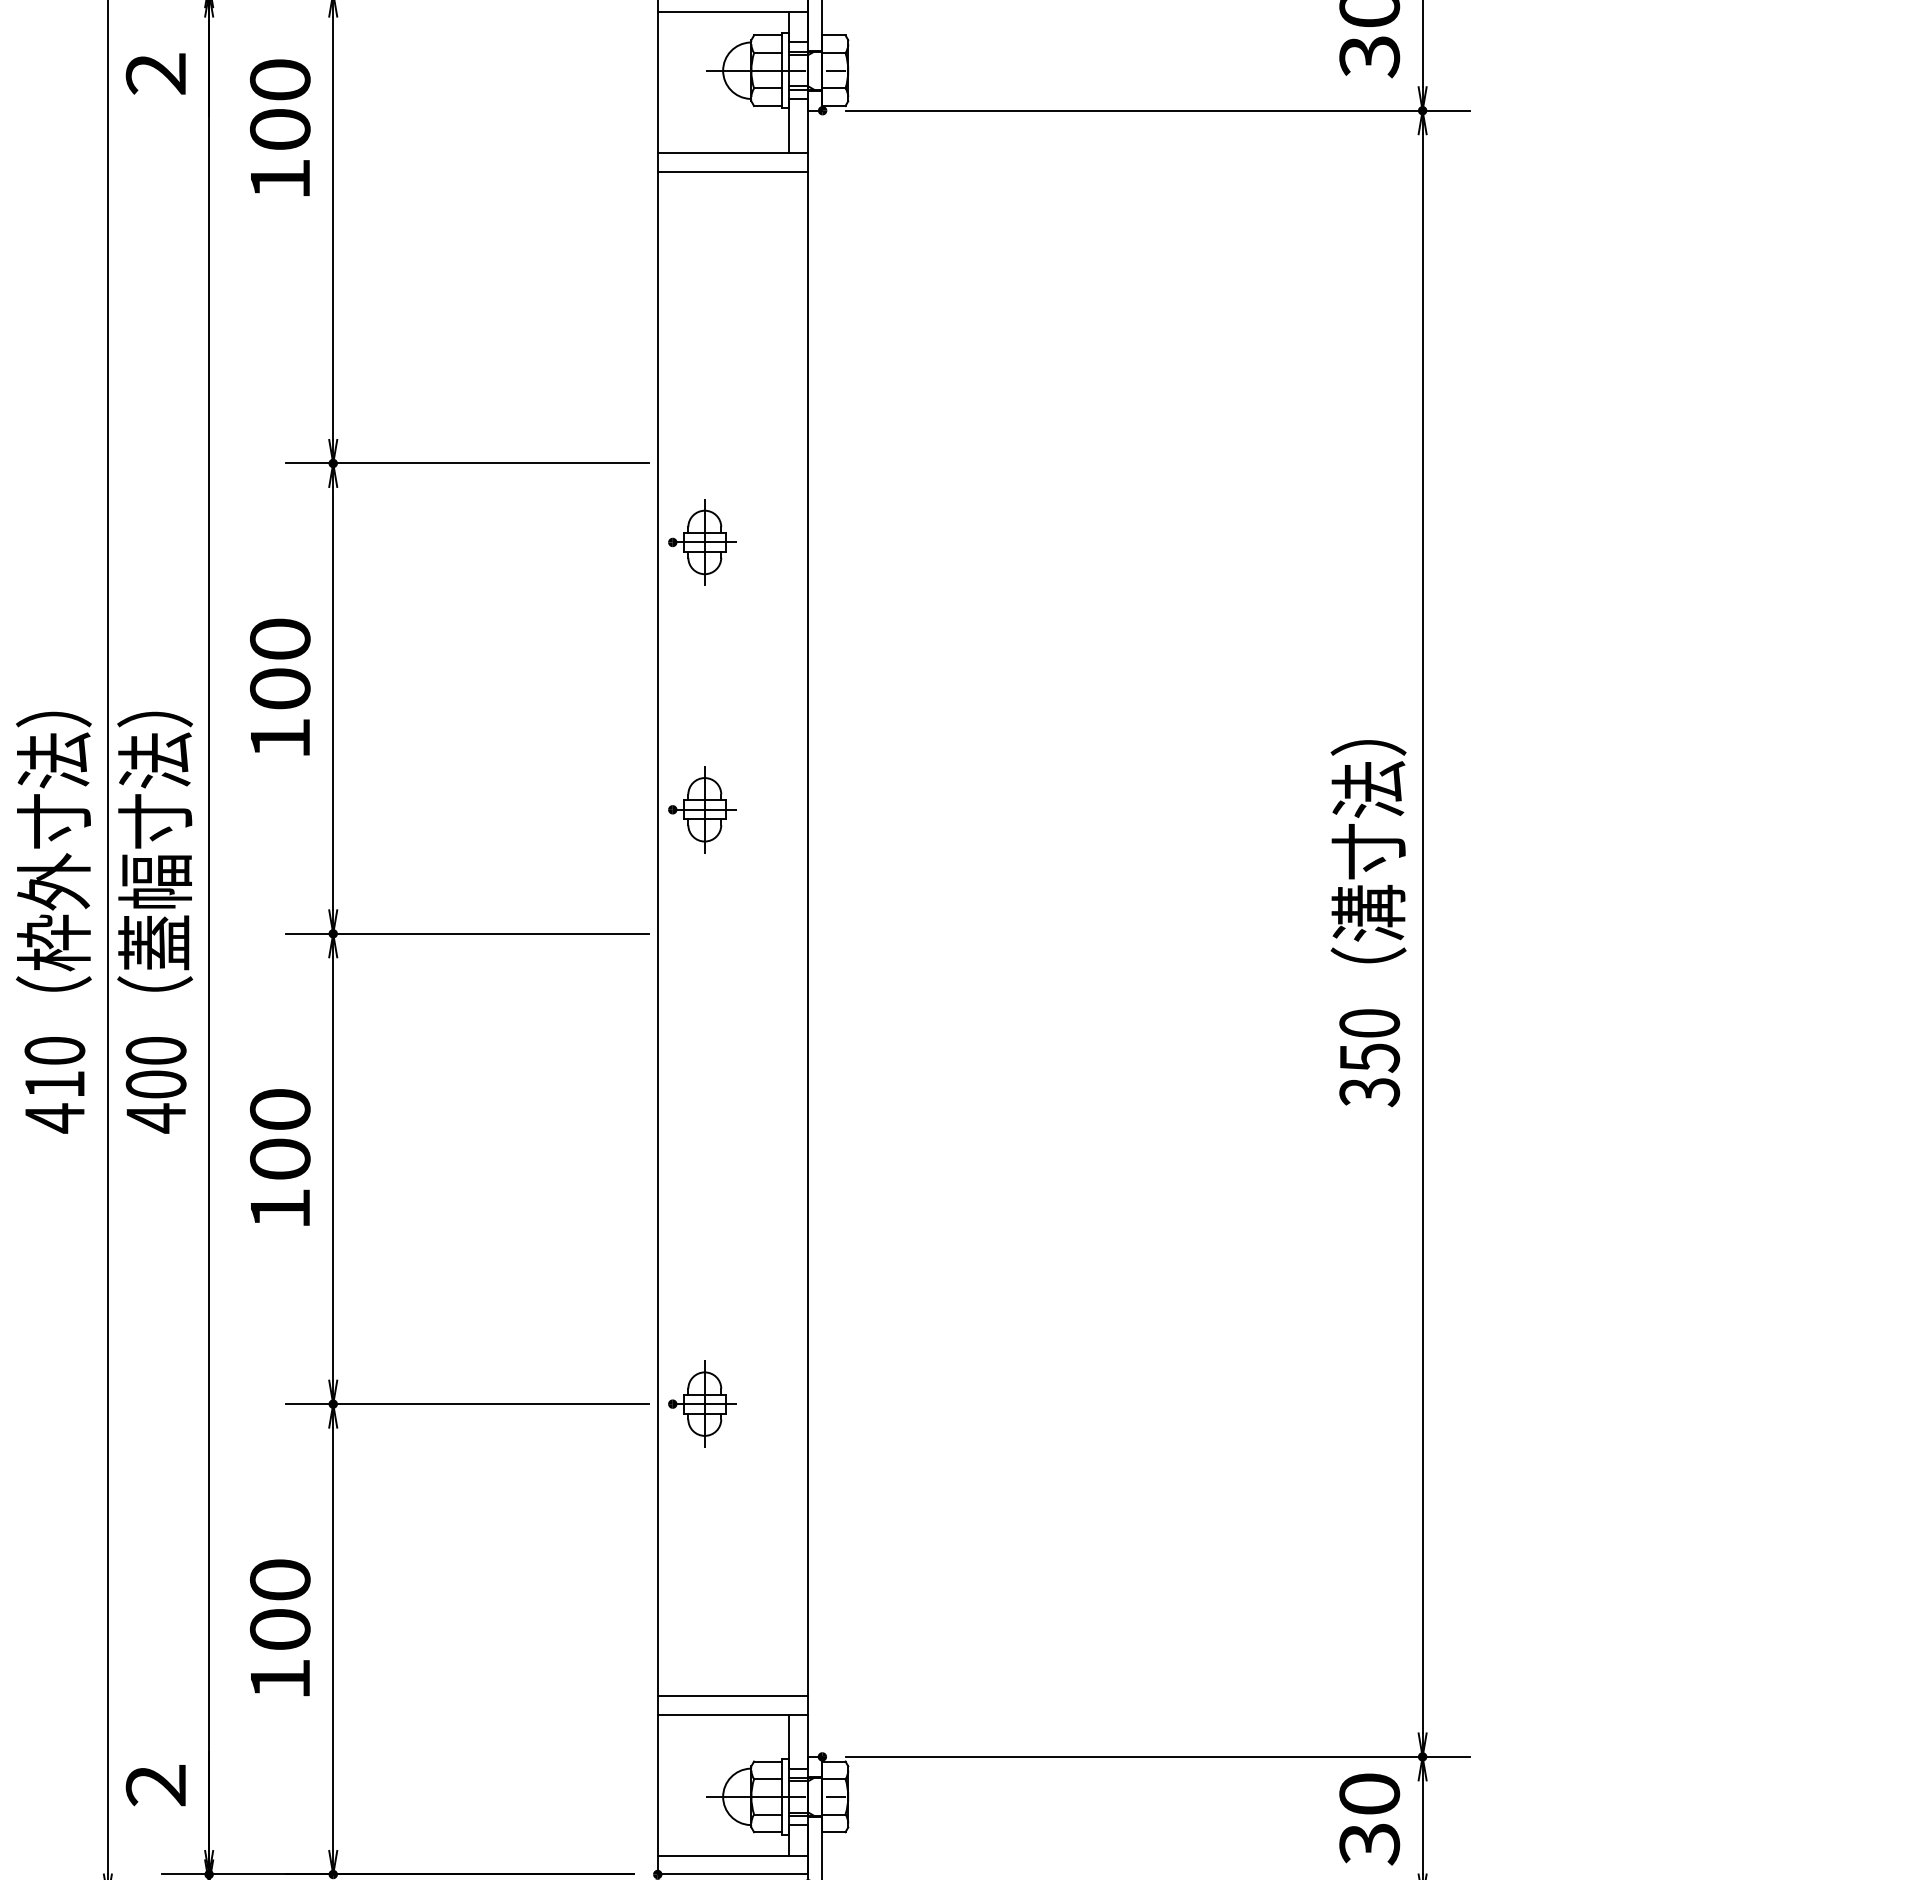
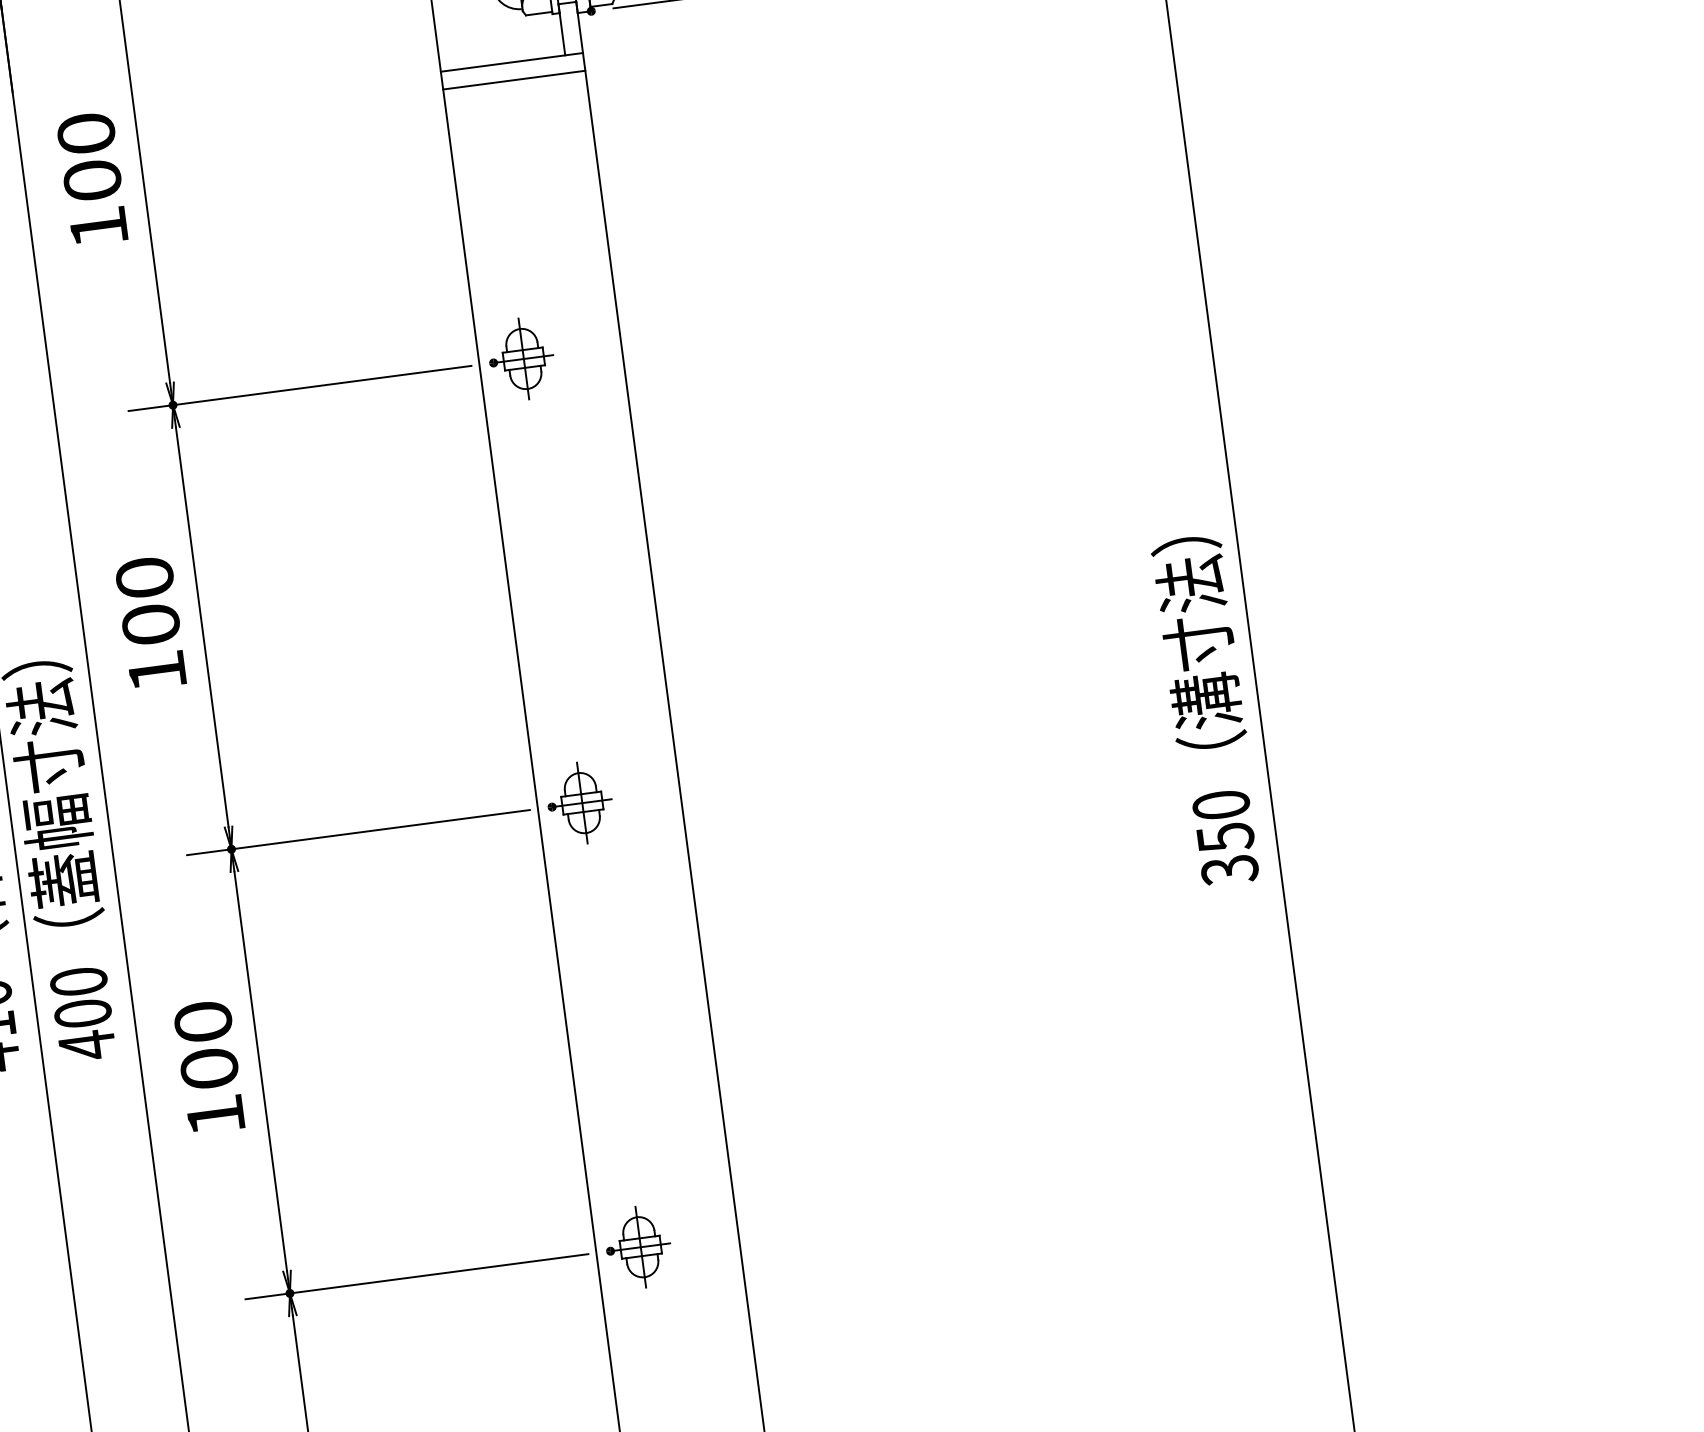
text: (280, 127) -> (92, 178), moved
part: (702, 542) -> (521, 359), moved
part: (702, 809) -> (580, 803), moved

